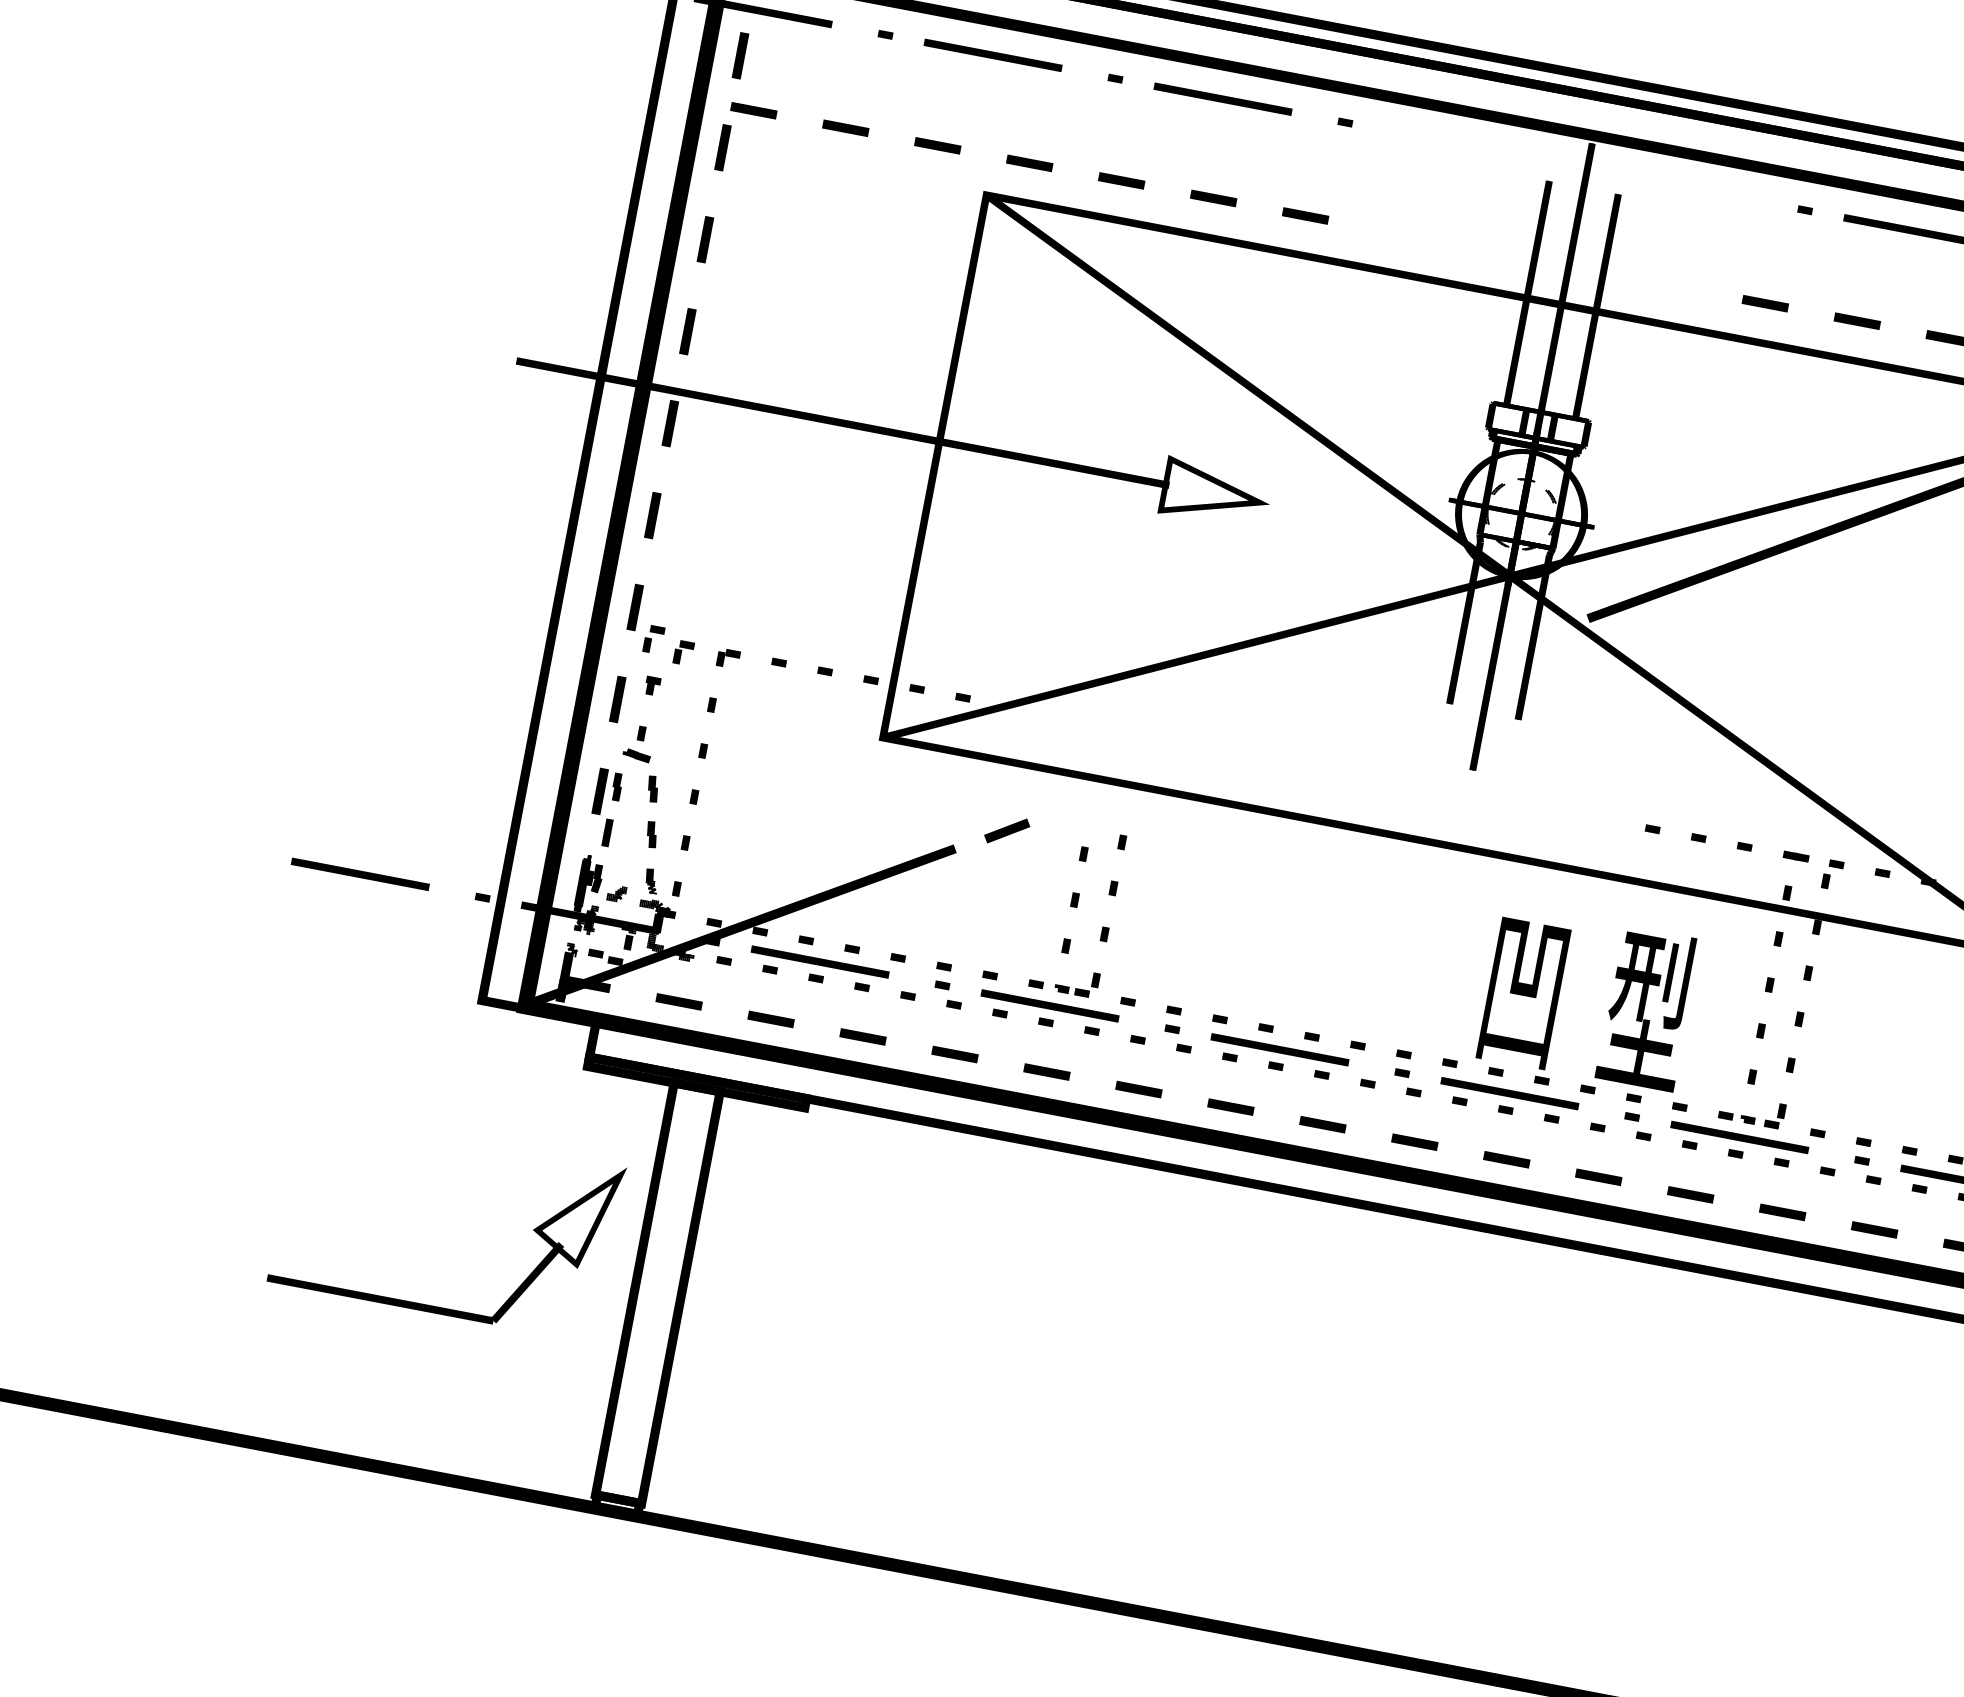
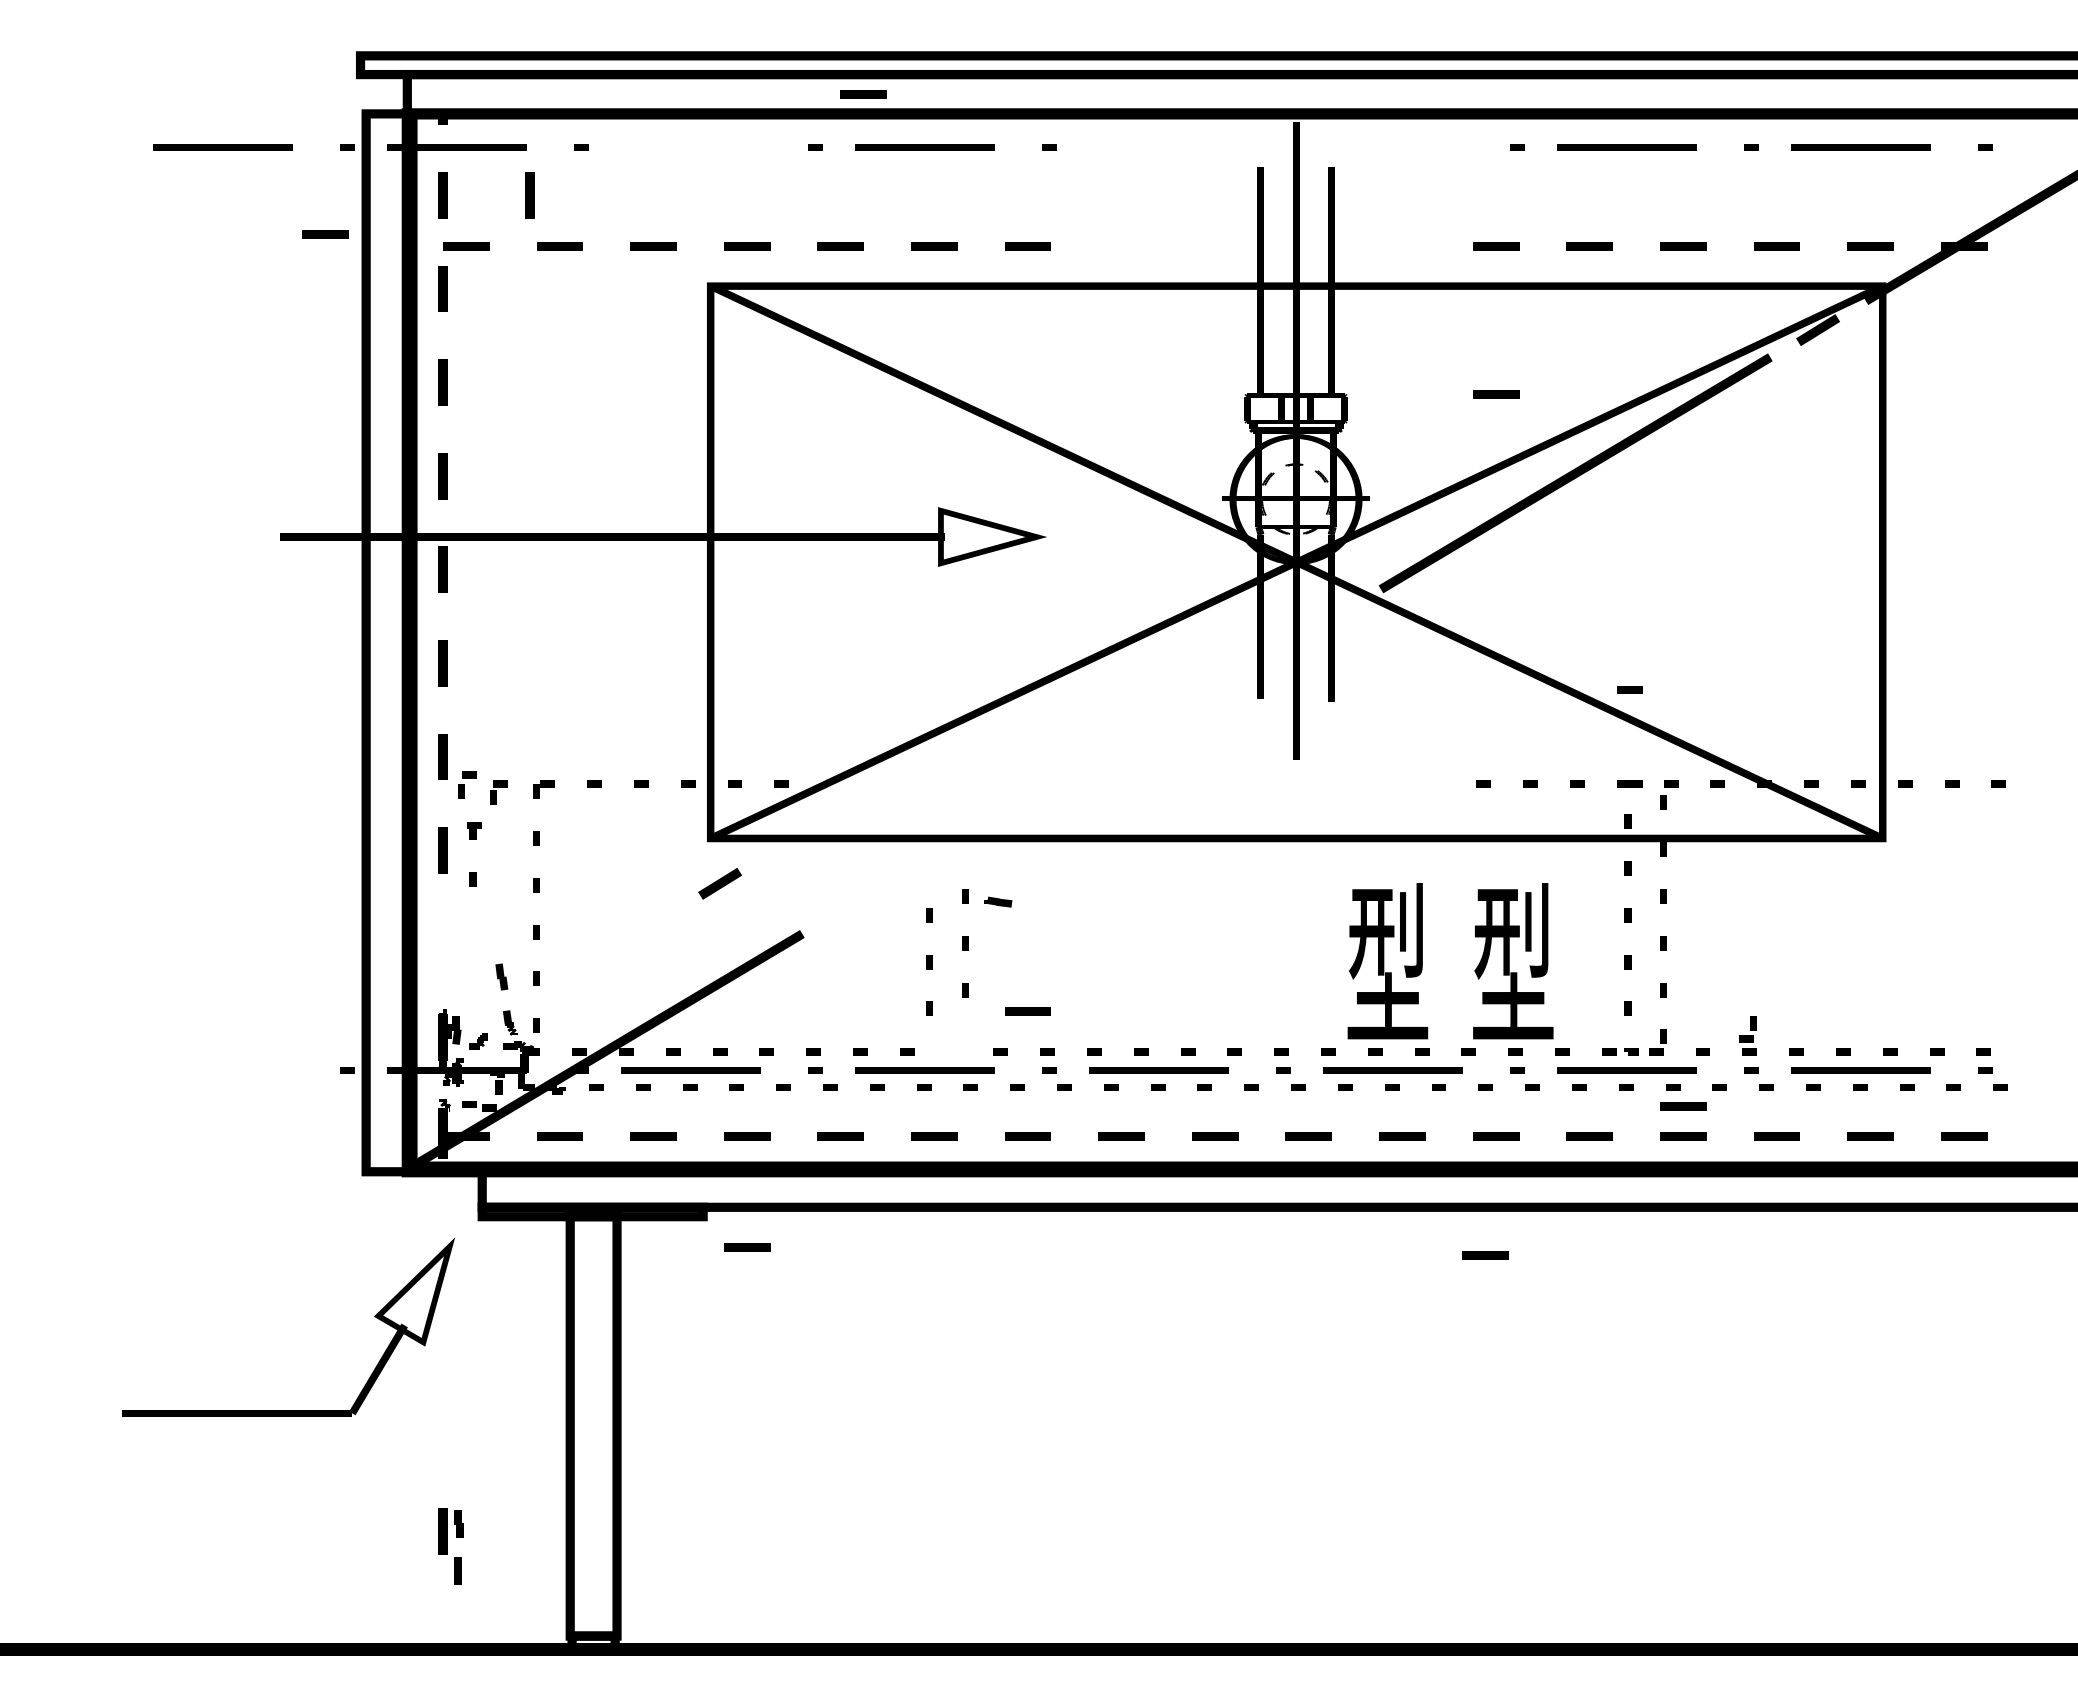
line: (1172, 35) -> (863, 94), added
line: (992, 55) -> (690, 147), removed
line: (617, 72) -> (325, 234), added
line: (825, 72) -> (529, 195), added
line: (1738, 448) -> (1496, 394), added
part: (637, 755) -> (998, 901), moved
part: (1813, 763) -> (1629, 689), added
part: (653, 788) -> (494, 931), removed
part: (604, 807) -> (450, 1546), moved
line: (1006, 830) -> (719, 883), moved
line: (360, 874) -> (222, 1070), removed
line: (1161, 967) -> (1027, 1011), added
part: (1077, 982) -> (947, 1042), removed
text: (1524, 986) -> (1387, 962), 凹 -> 型
part: (1865, 1119) -> (1747, 1029), added
line: (842, 1146) -> (747, 1247), added
line: (1788, 1183) -> (1683, 1106), added
line: (1565, 1292) -> (1485, 1255), added
part: (431, 1306) -> (288, 1410), moved

